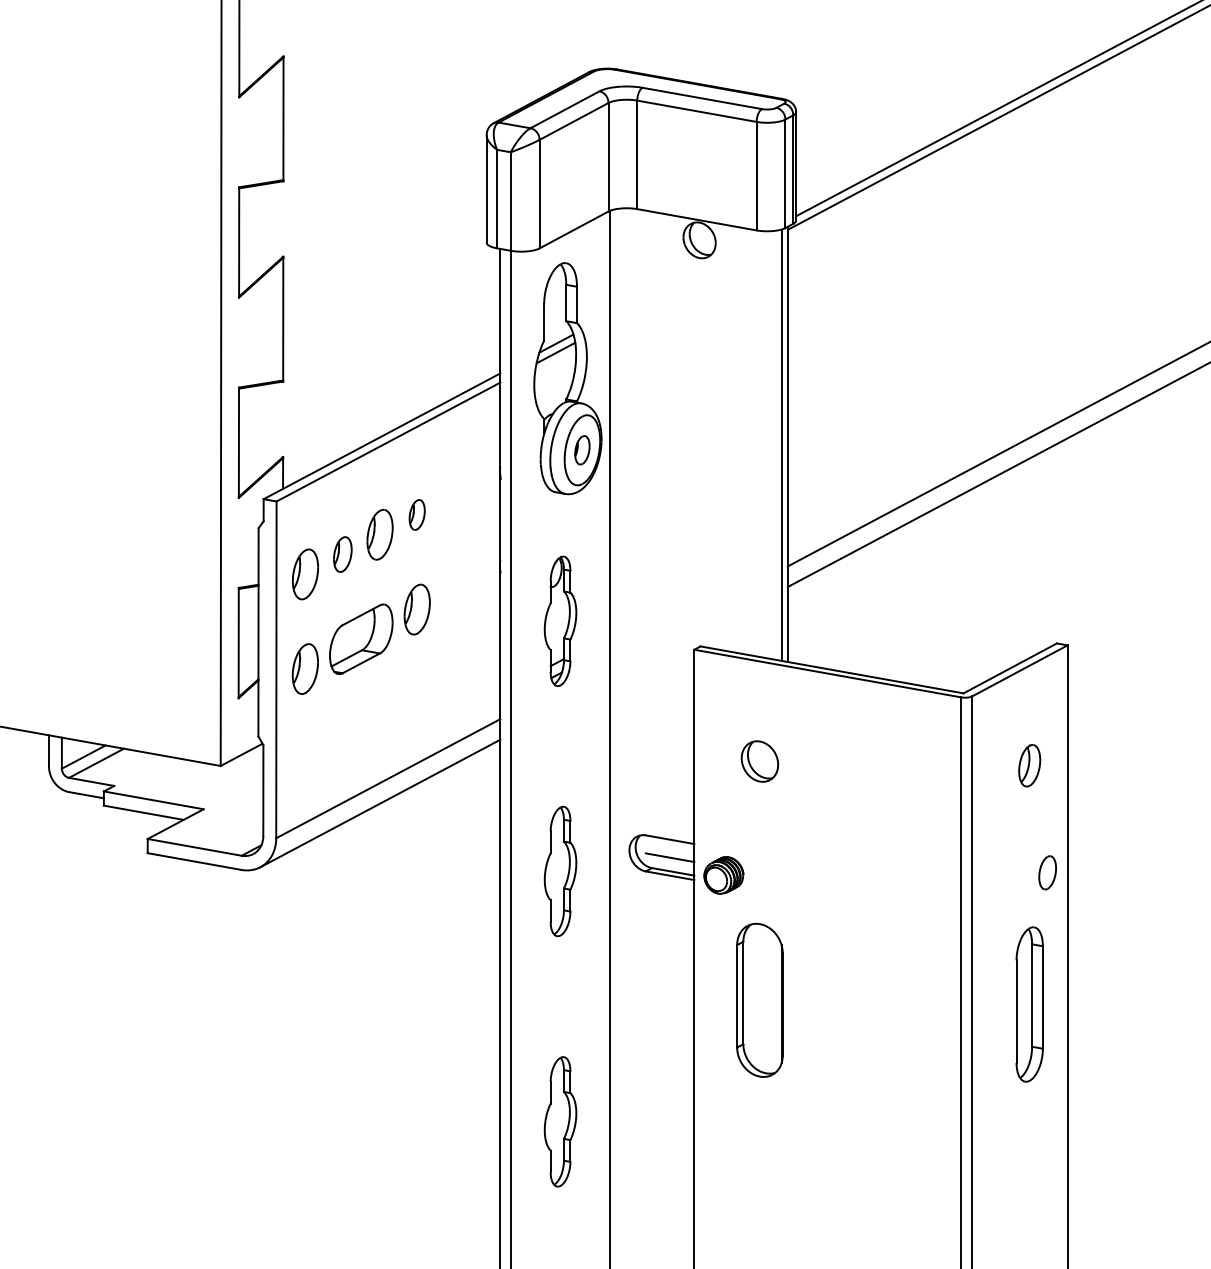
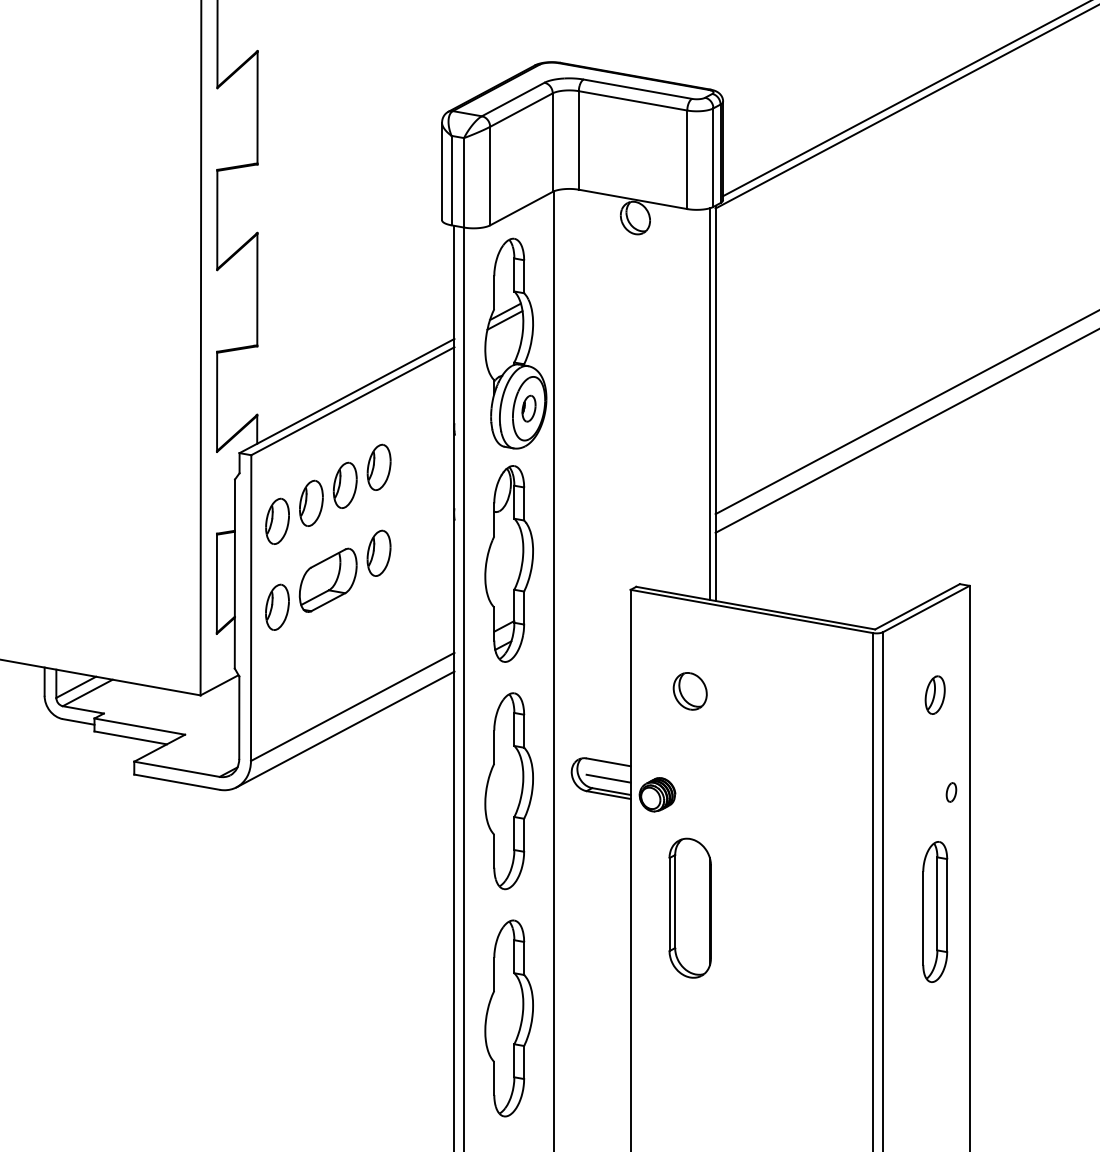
part: (416, 514) -> (378, 467), size x1.67
part: (342, 554) -> (311, 503), size x1.43
part: (560, 621) -> (509, 564), size x1.67
part: (560, 871) -> (509, 791), size x1.67
part: (1047, 872) -> (951, 792), size x0.62
part: (560, 1121) -> (509, 1018), size x1.67

